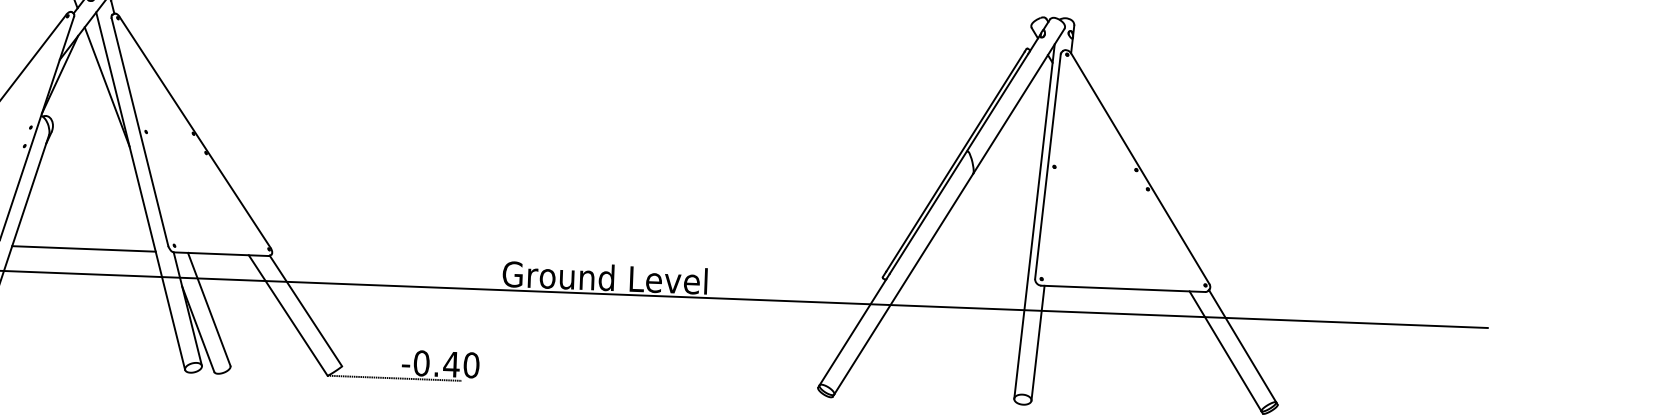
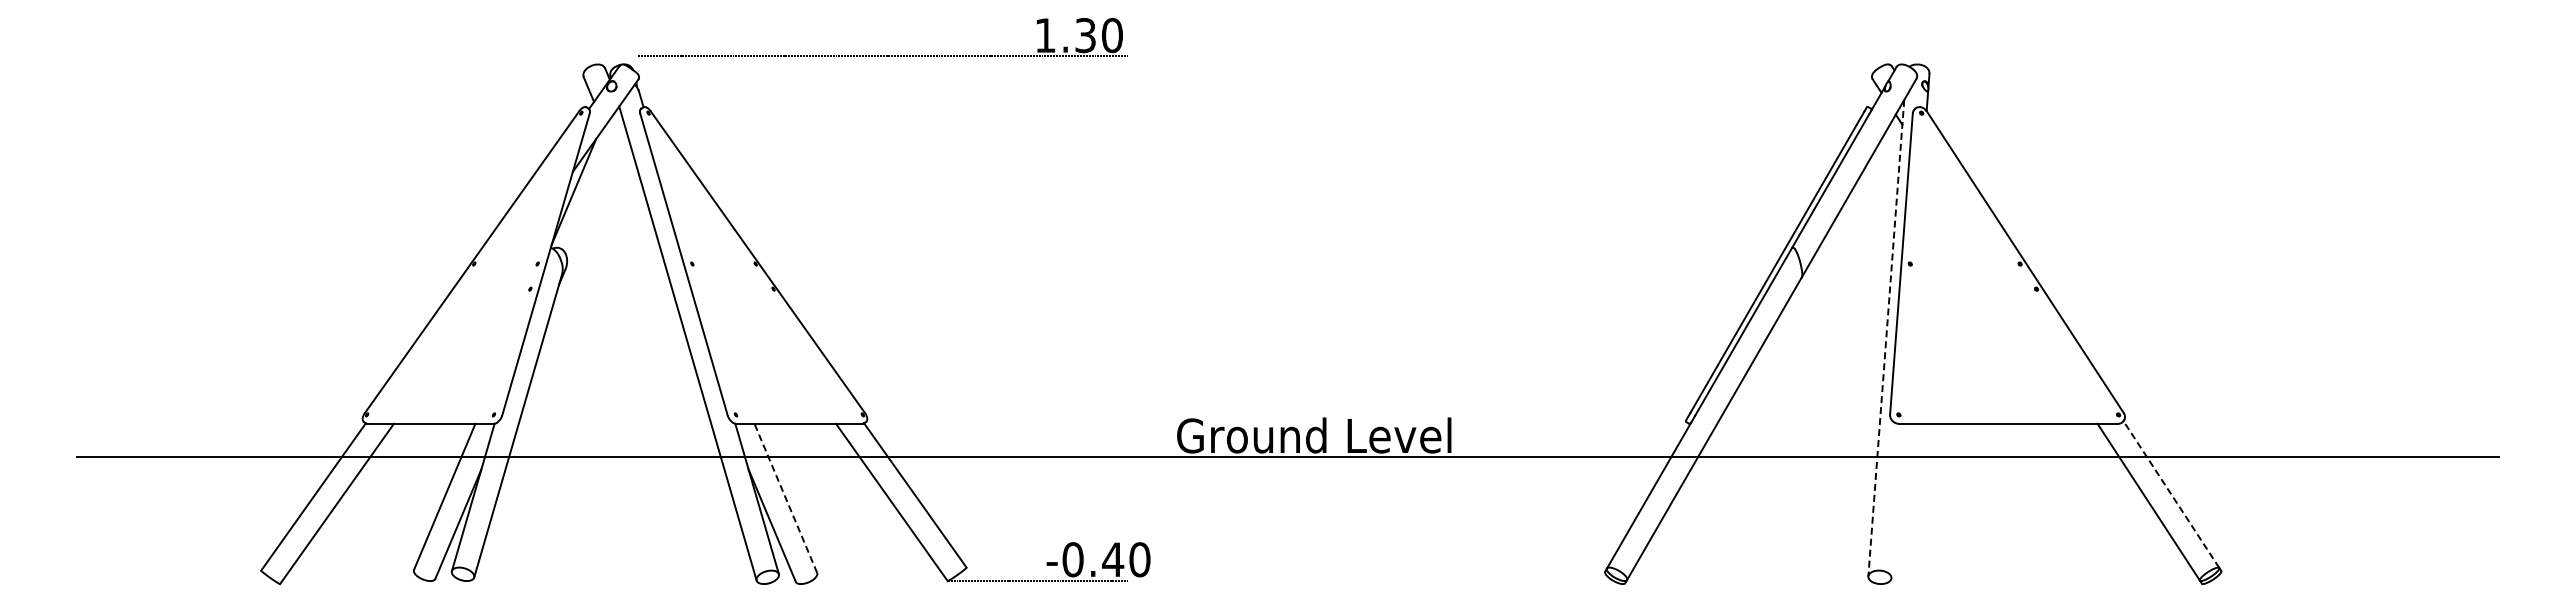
line: (107, 86) -> (637, 205), removed
line: (1034, 221) -> (1886, 338), solid -> dashed
line: (83, 248) -> (614, 423), removed
line: (208, 309) -> (785, 498), solid -> dashed
line: (1038, 342) -> (1897, 500), removed
line: (1242, 346) -> (2171, 494), solid -> dashed

